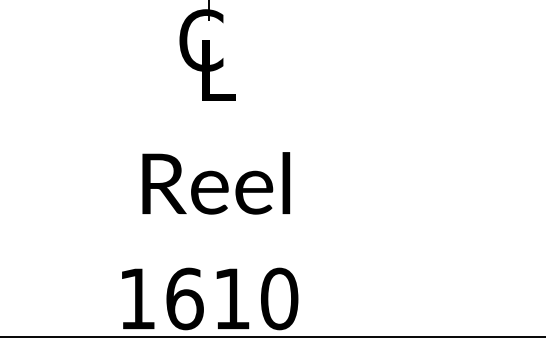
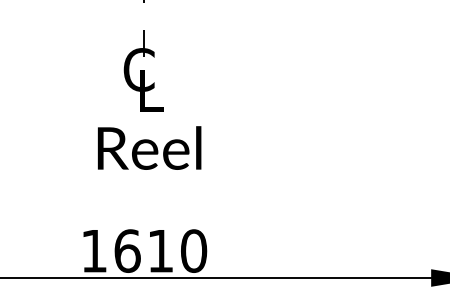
text: (216, 182) -> (149, 147), moved

